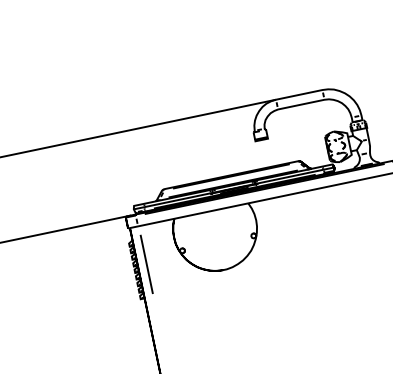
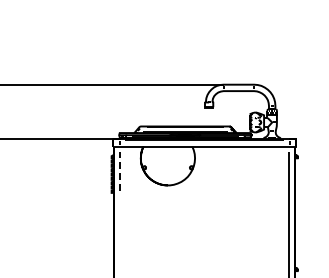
line: (147, 263) -> (120, 171), solid -> dashed

